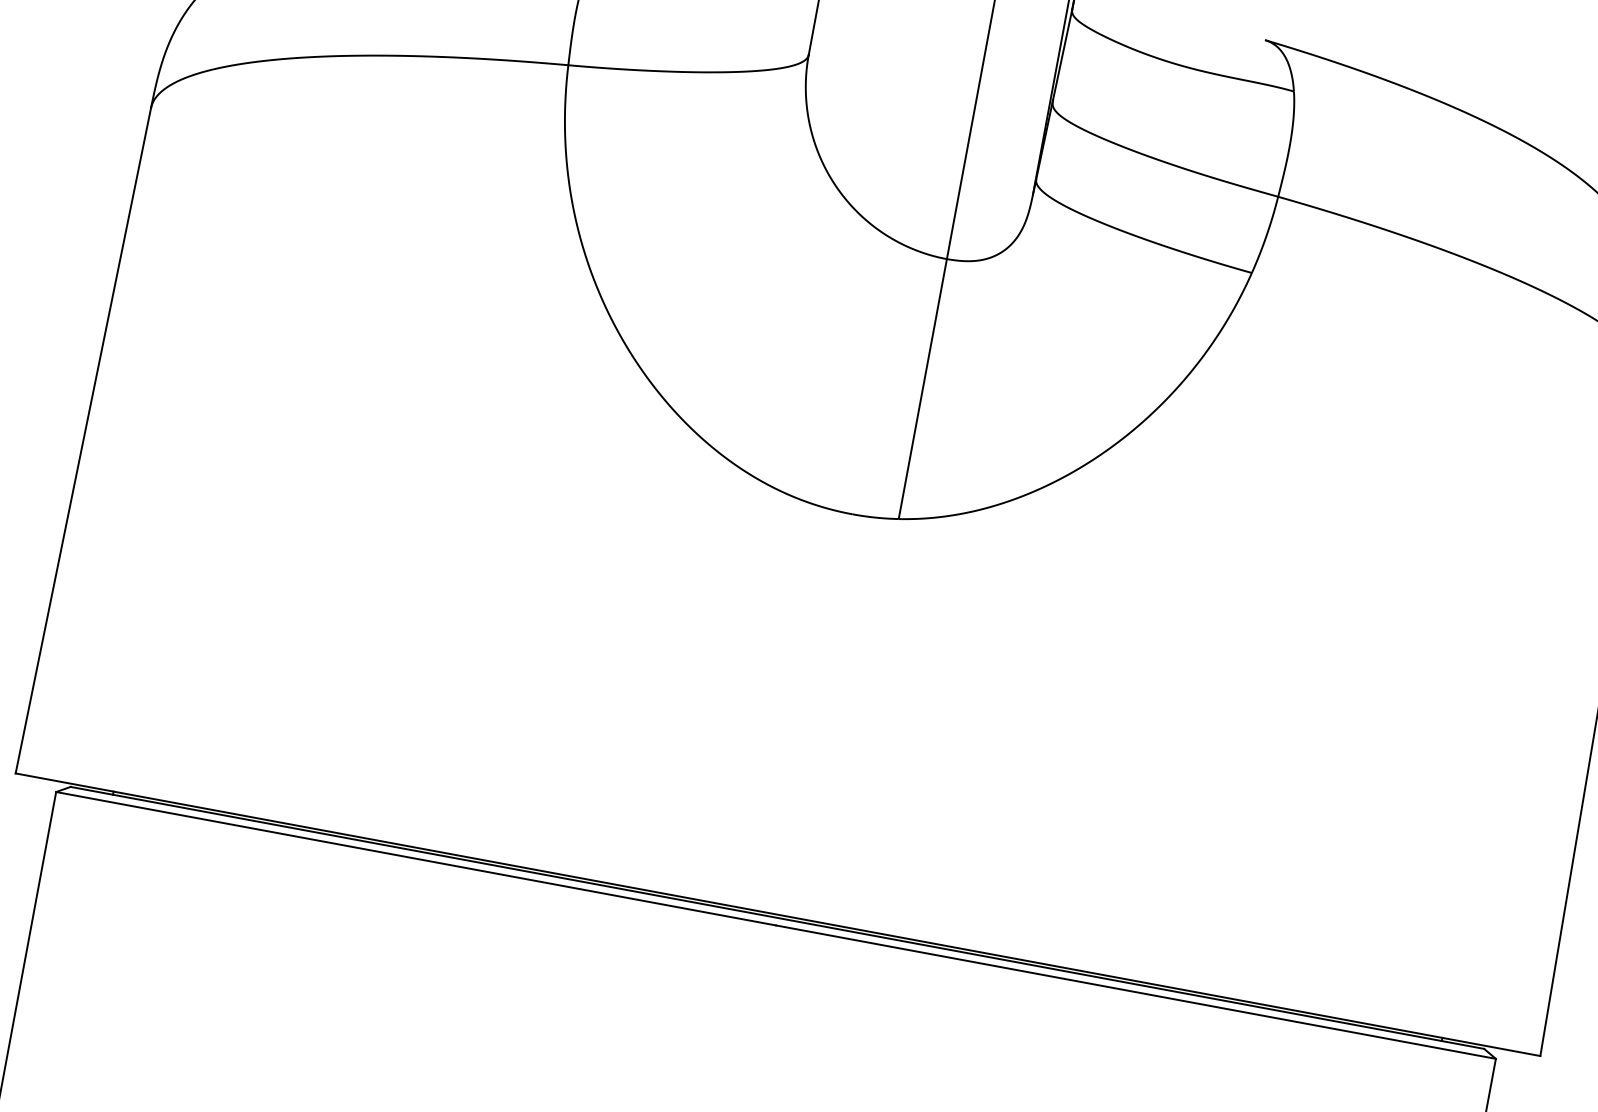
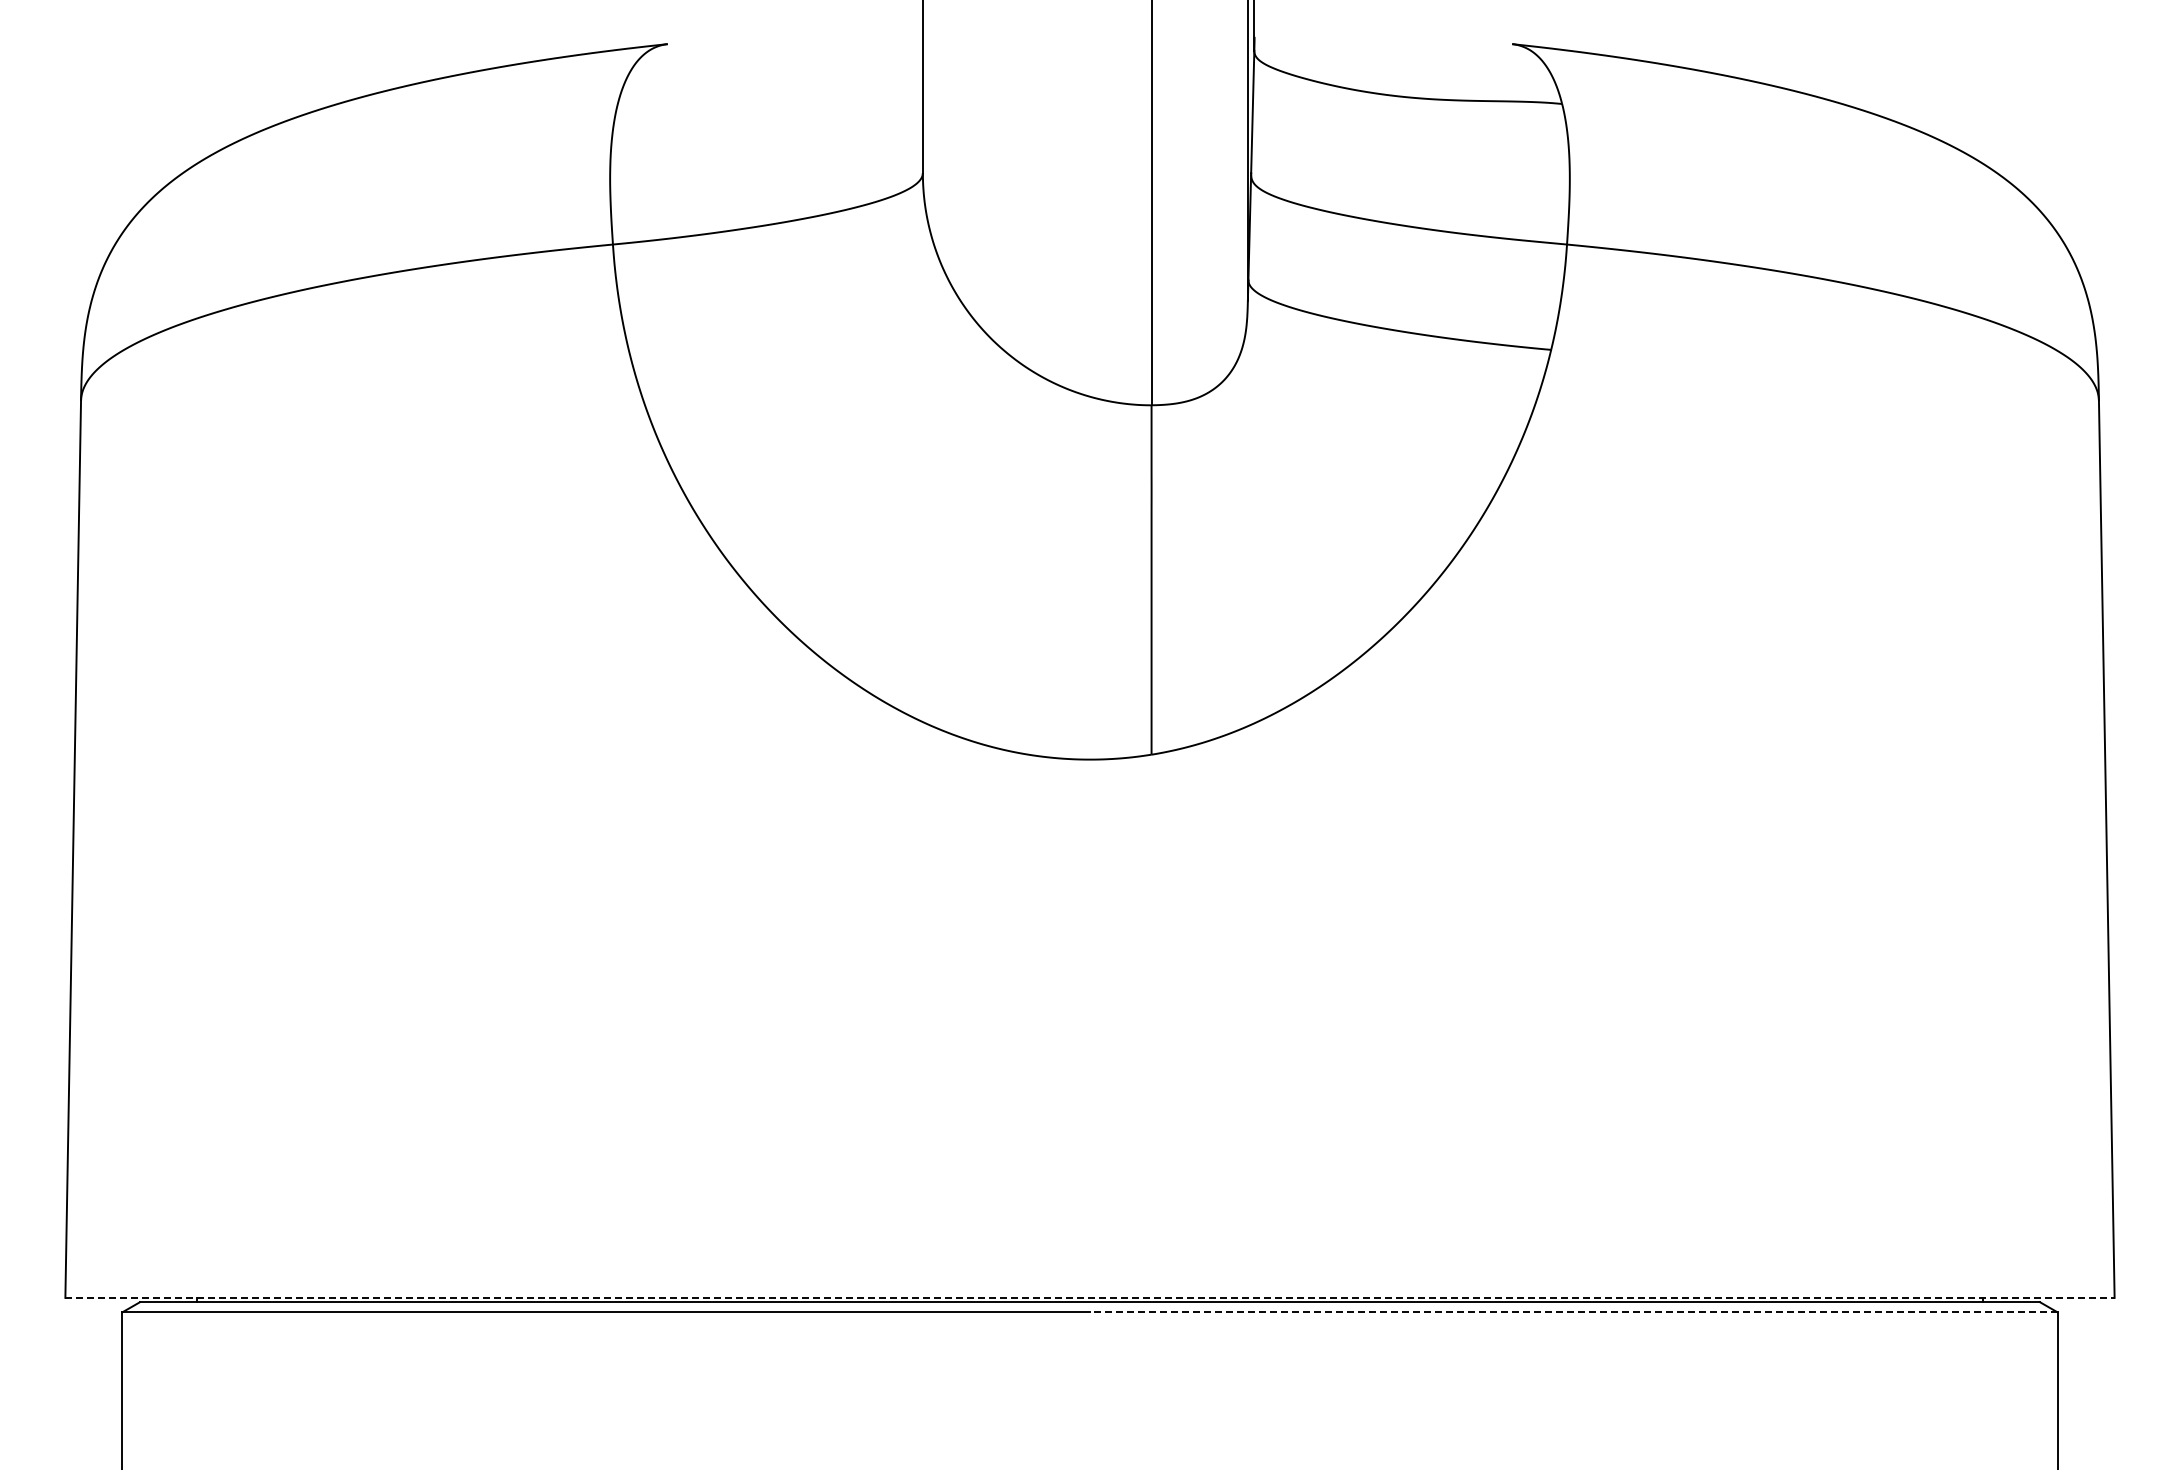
line: (778, 914) -> (1090, 1297), solid -> dashed
line: (1135, 992) -> (1573, 1312), solid -> dashed

